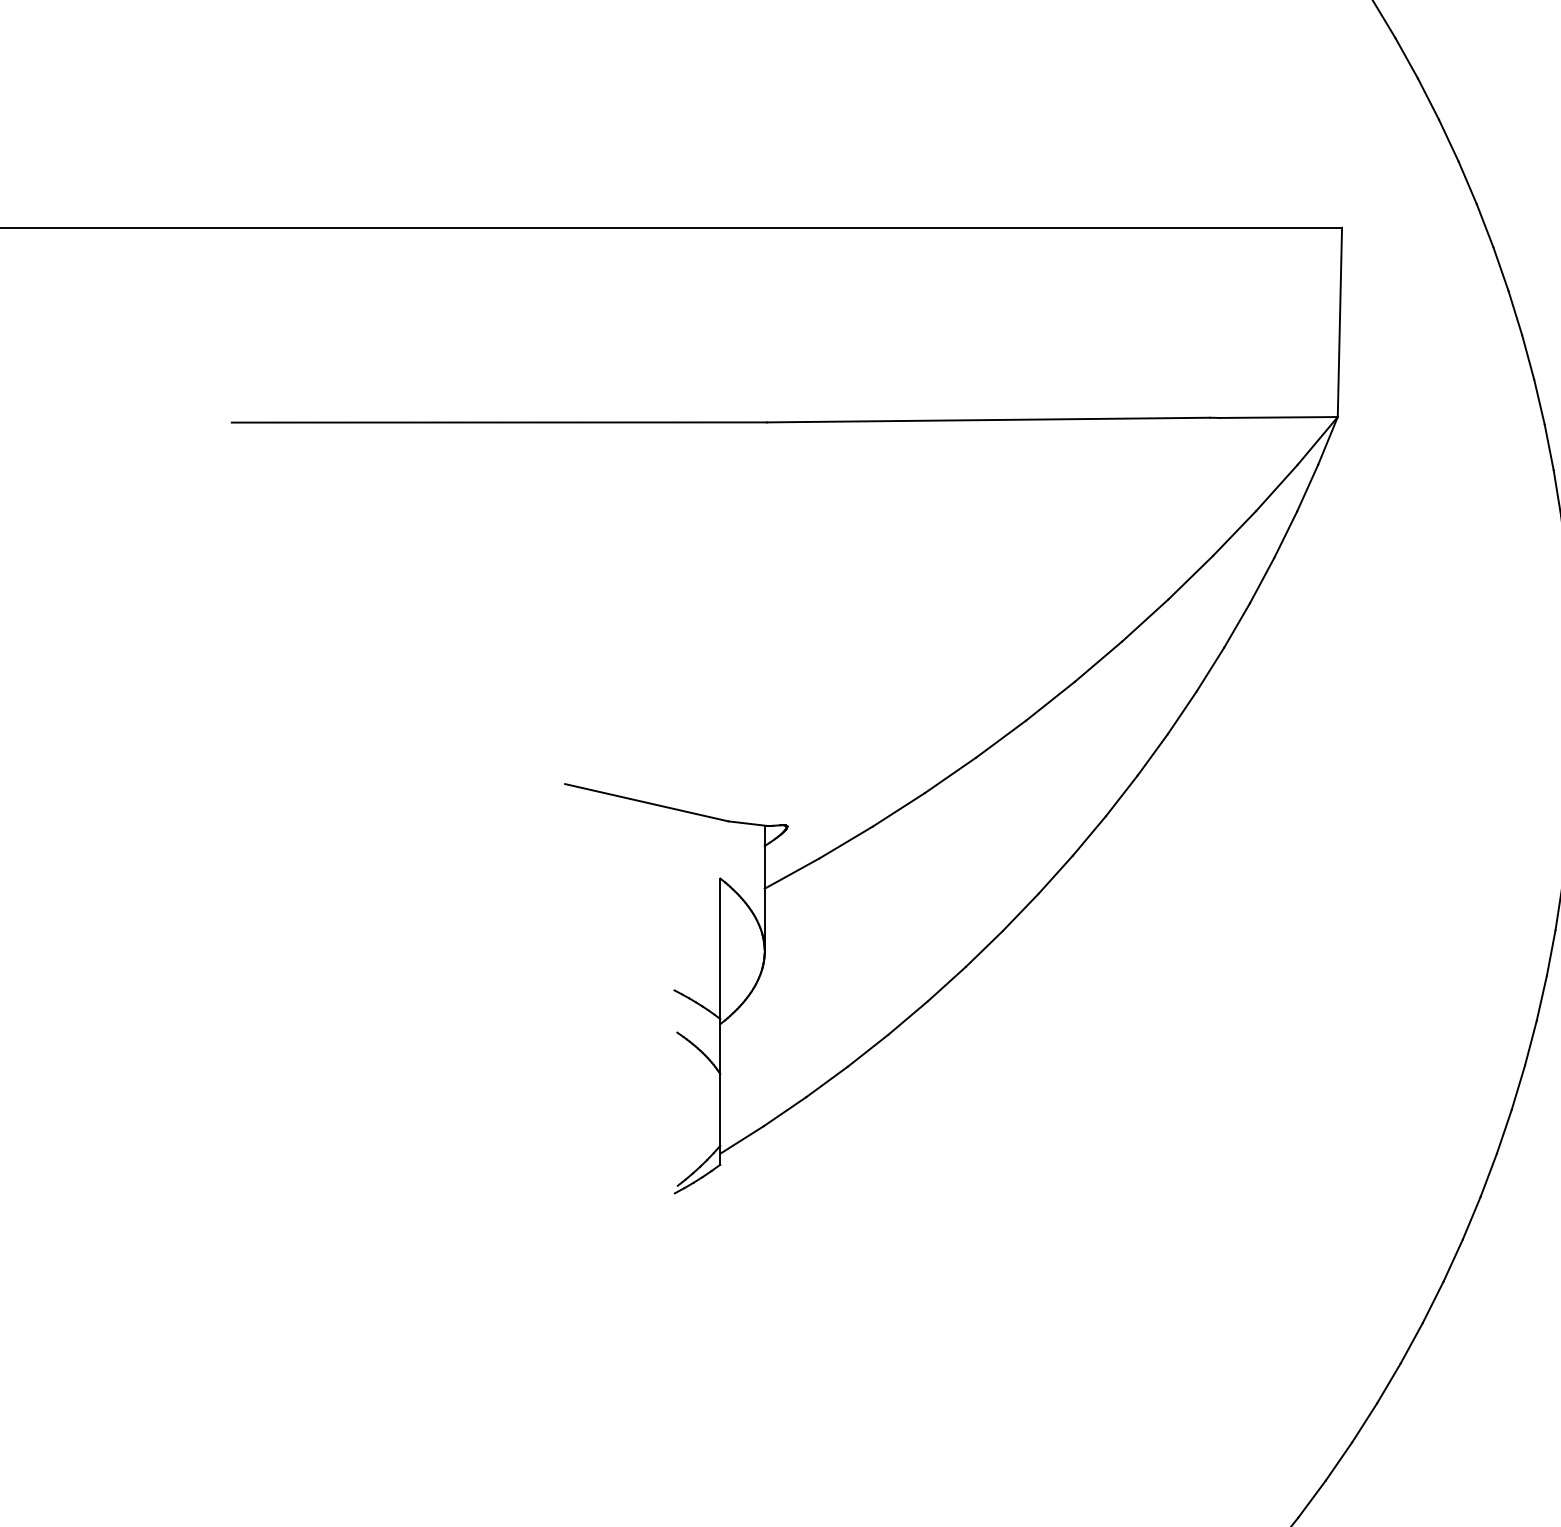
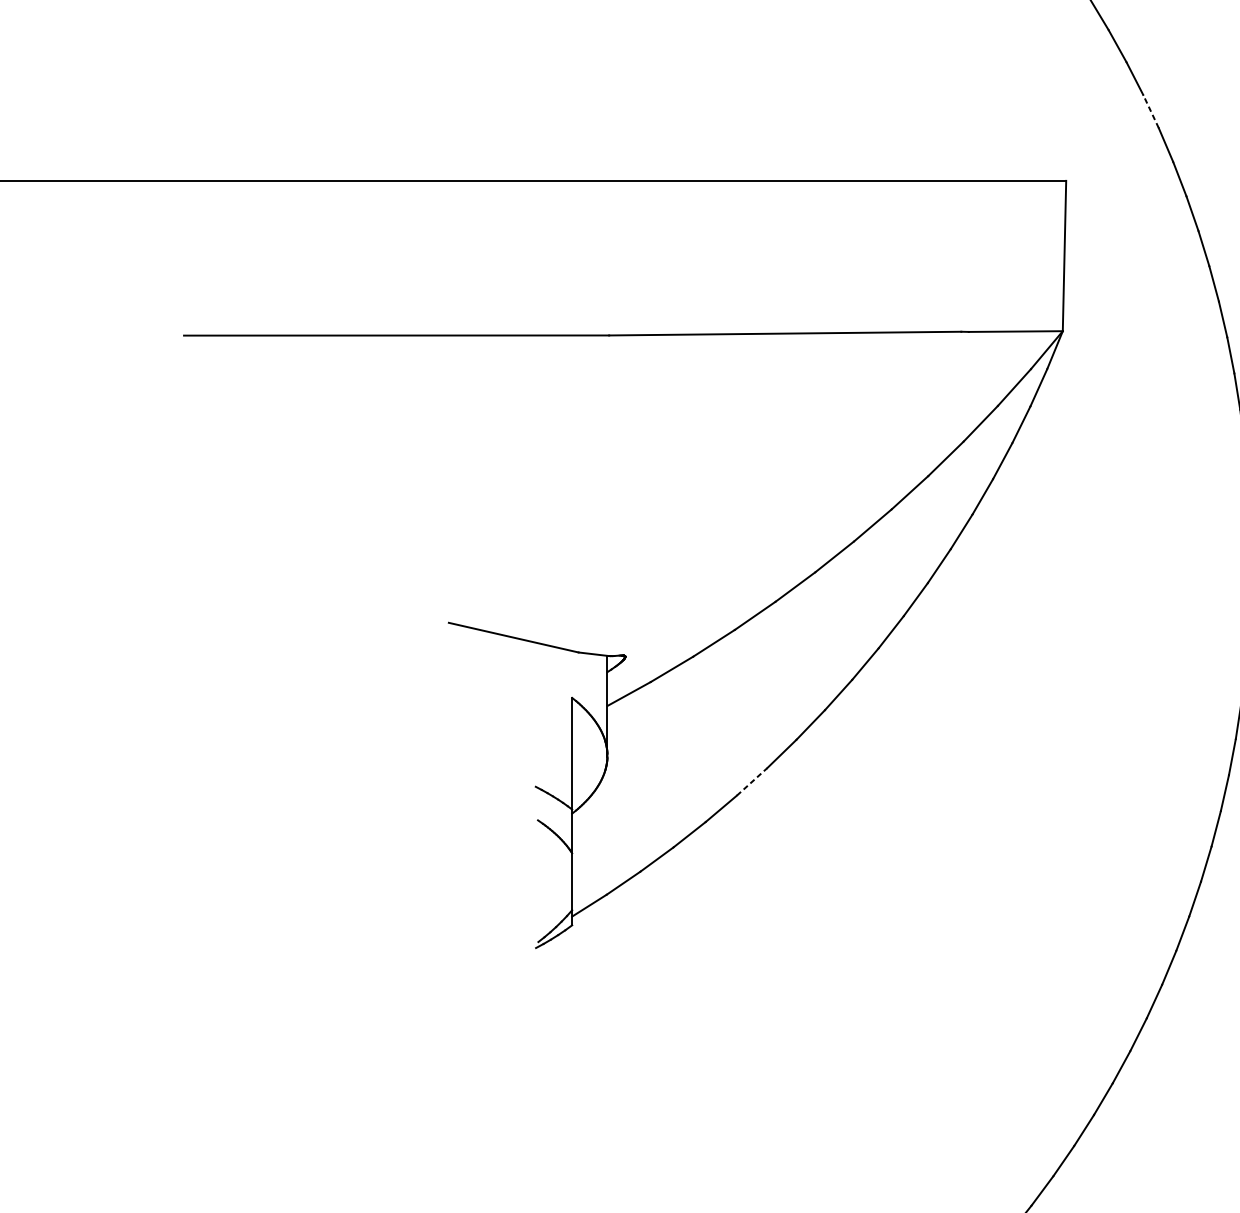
line: (1448, 140) -> (1150, 111), solid -> dashed
line: (946, 984) -> (751, 782), solid -> dashed

